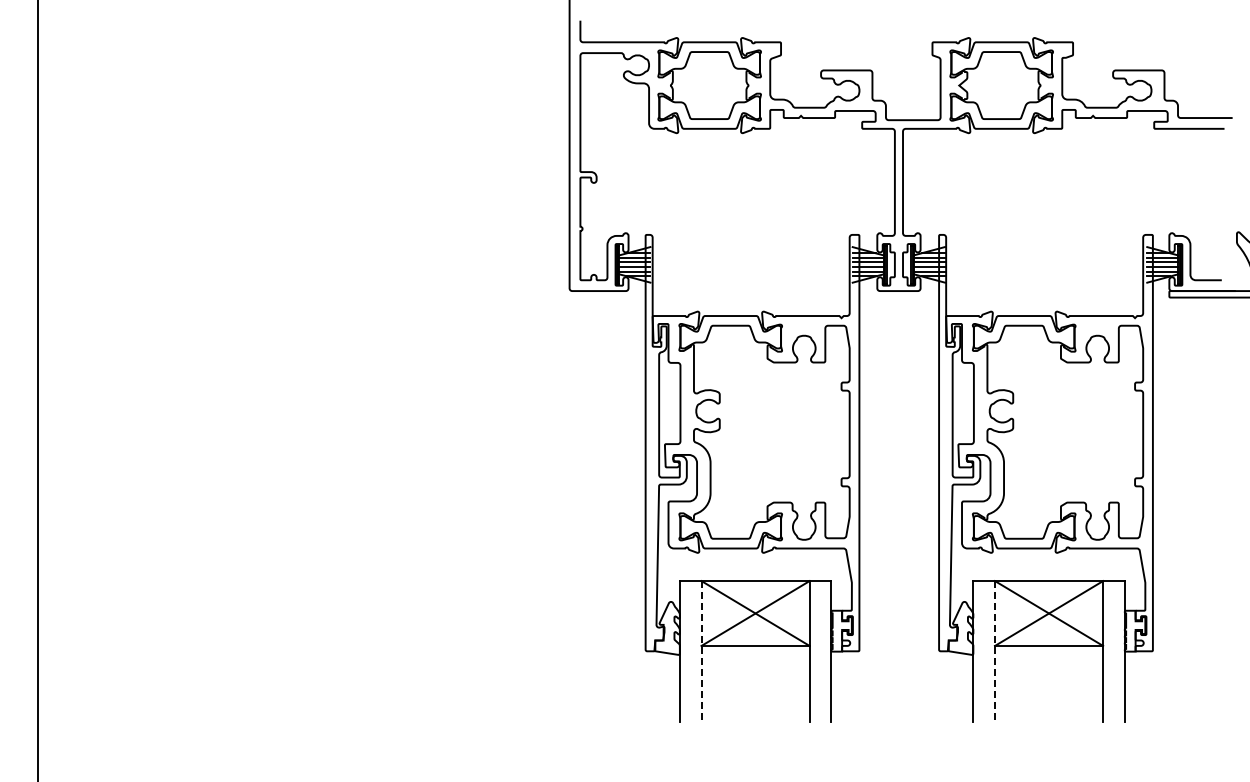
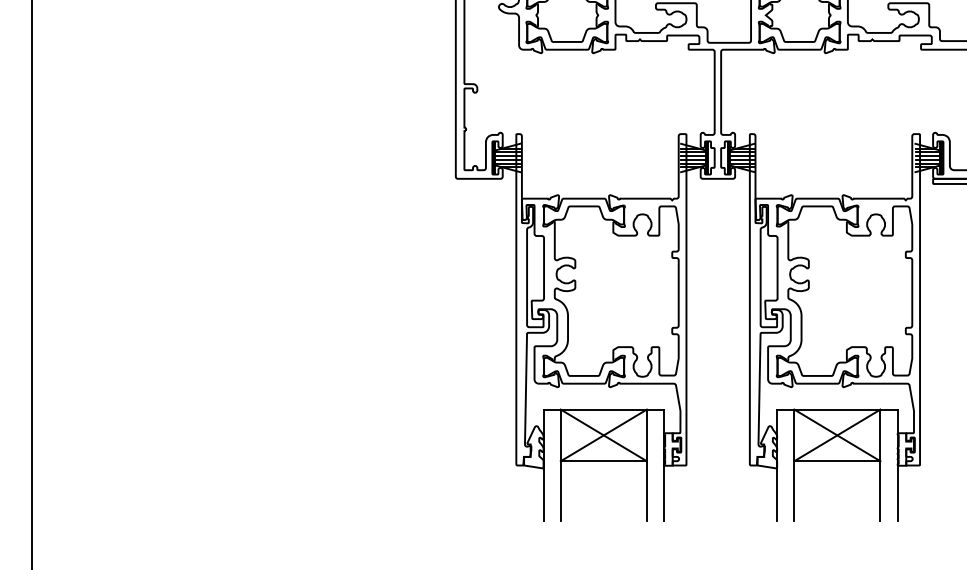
line: (701, 651) -> (560, 465), dashed -> solid
line: (994, 651) -> (793, 465), dashed -> solid

